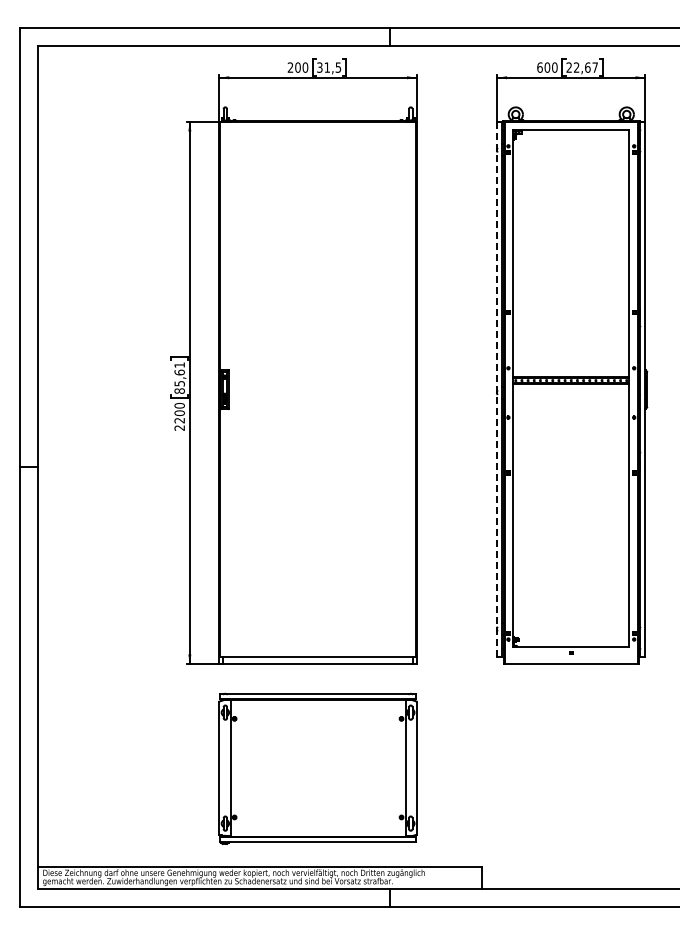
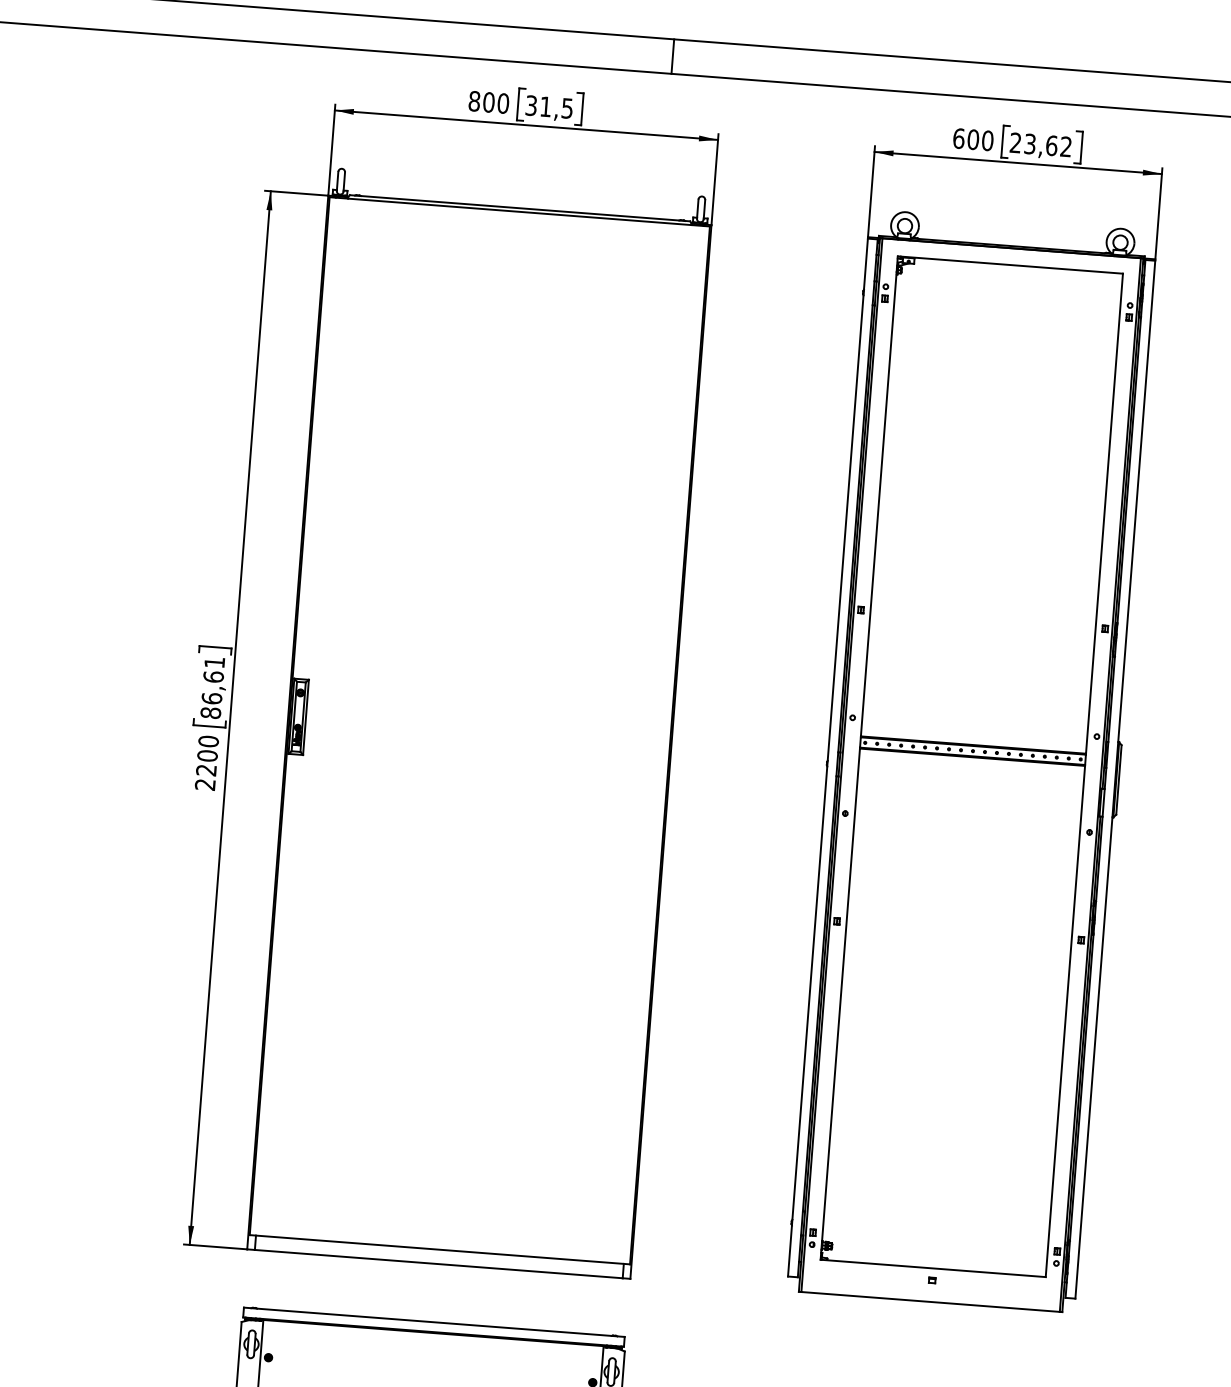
text: (290, 67) -> (474, 101), 200 -> 800
text: (585, 67) -> (1047, 145), 22,67 -> 23,62
text: (179, 383) -> (211, 698), 85,61 -> 86,61
line: (497, 390) -> (828, 759), dashed -> solid

